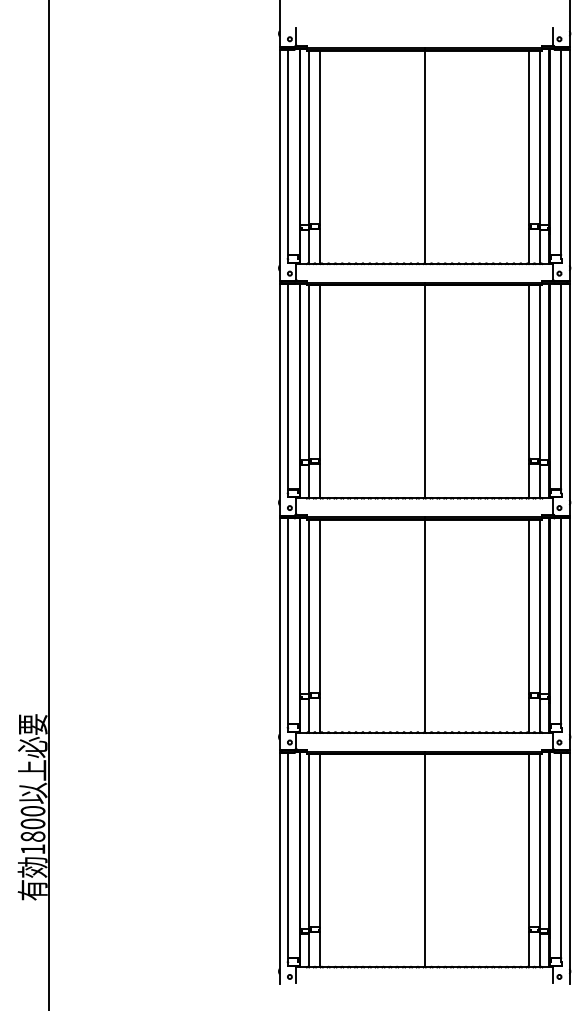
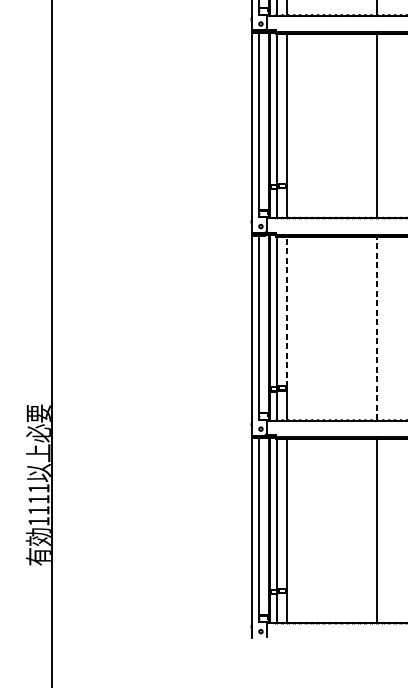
line: (320, 606) -> (287, 311), solid -> dashed
line: (424, 625) -> (377, 328), solid -> dashed
text: (32, 823) -> (38, 499), 1800 -> 1111

